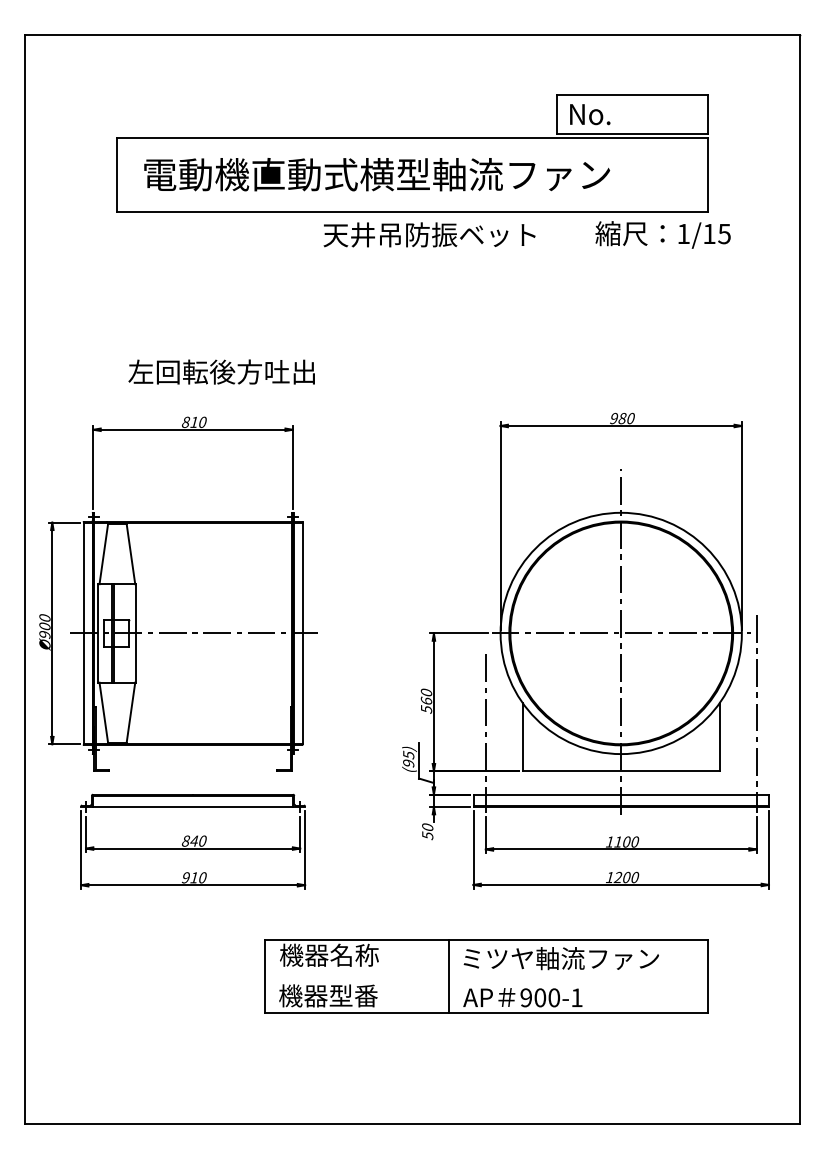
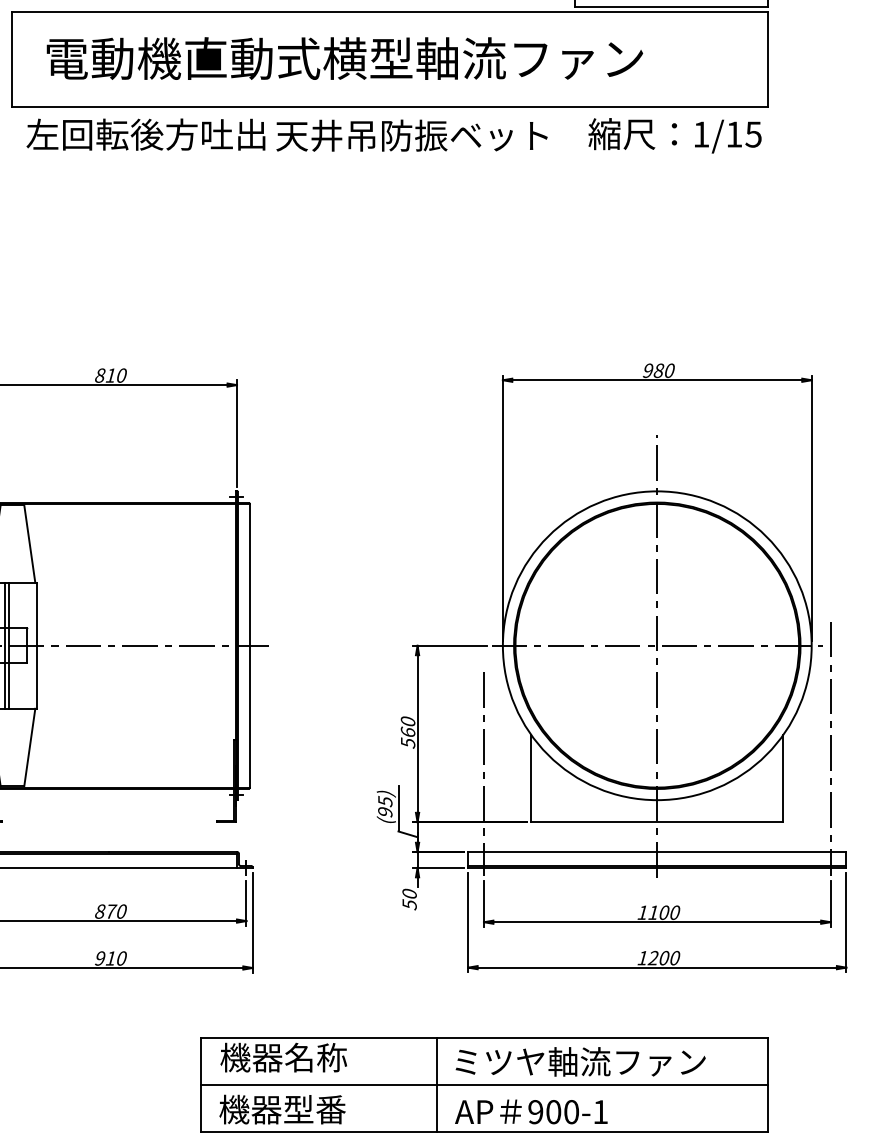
text: (662, 234) -> (674, 135), moved
text: (221, 371) -> (145, 133), moved
text: (194, 840) -> (111, 910), 840 -> 870
line: (485, 976) -> (483, 1084), added

